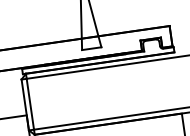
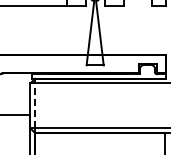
line: (29, 103) -> (34, 105), solid -> dashed

